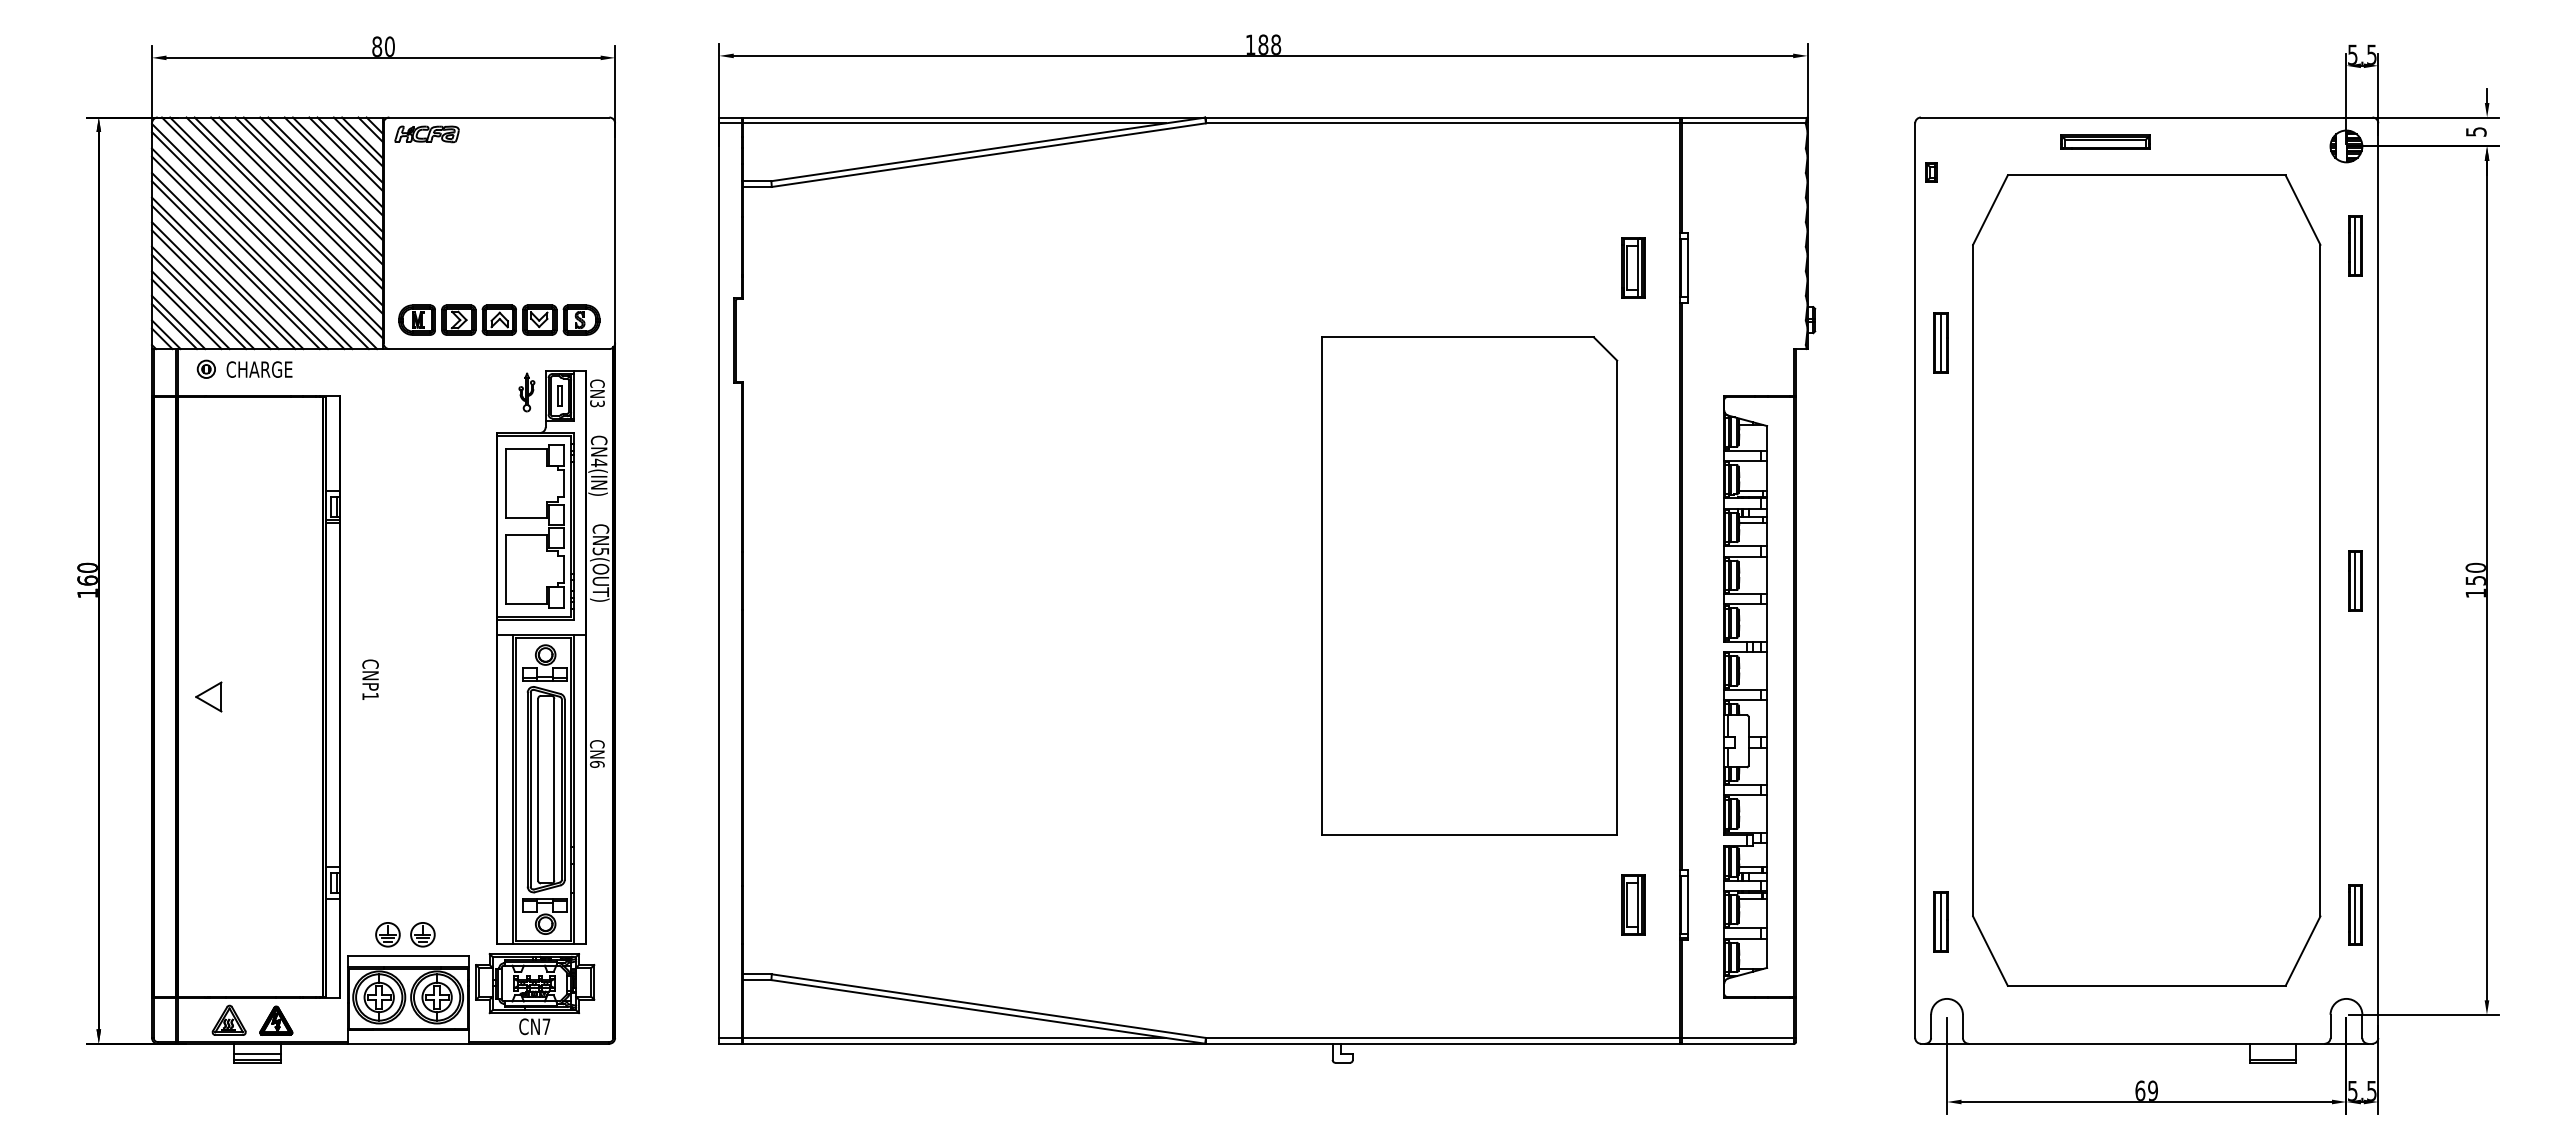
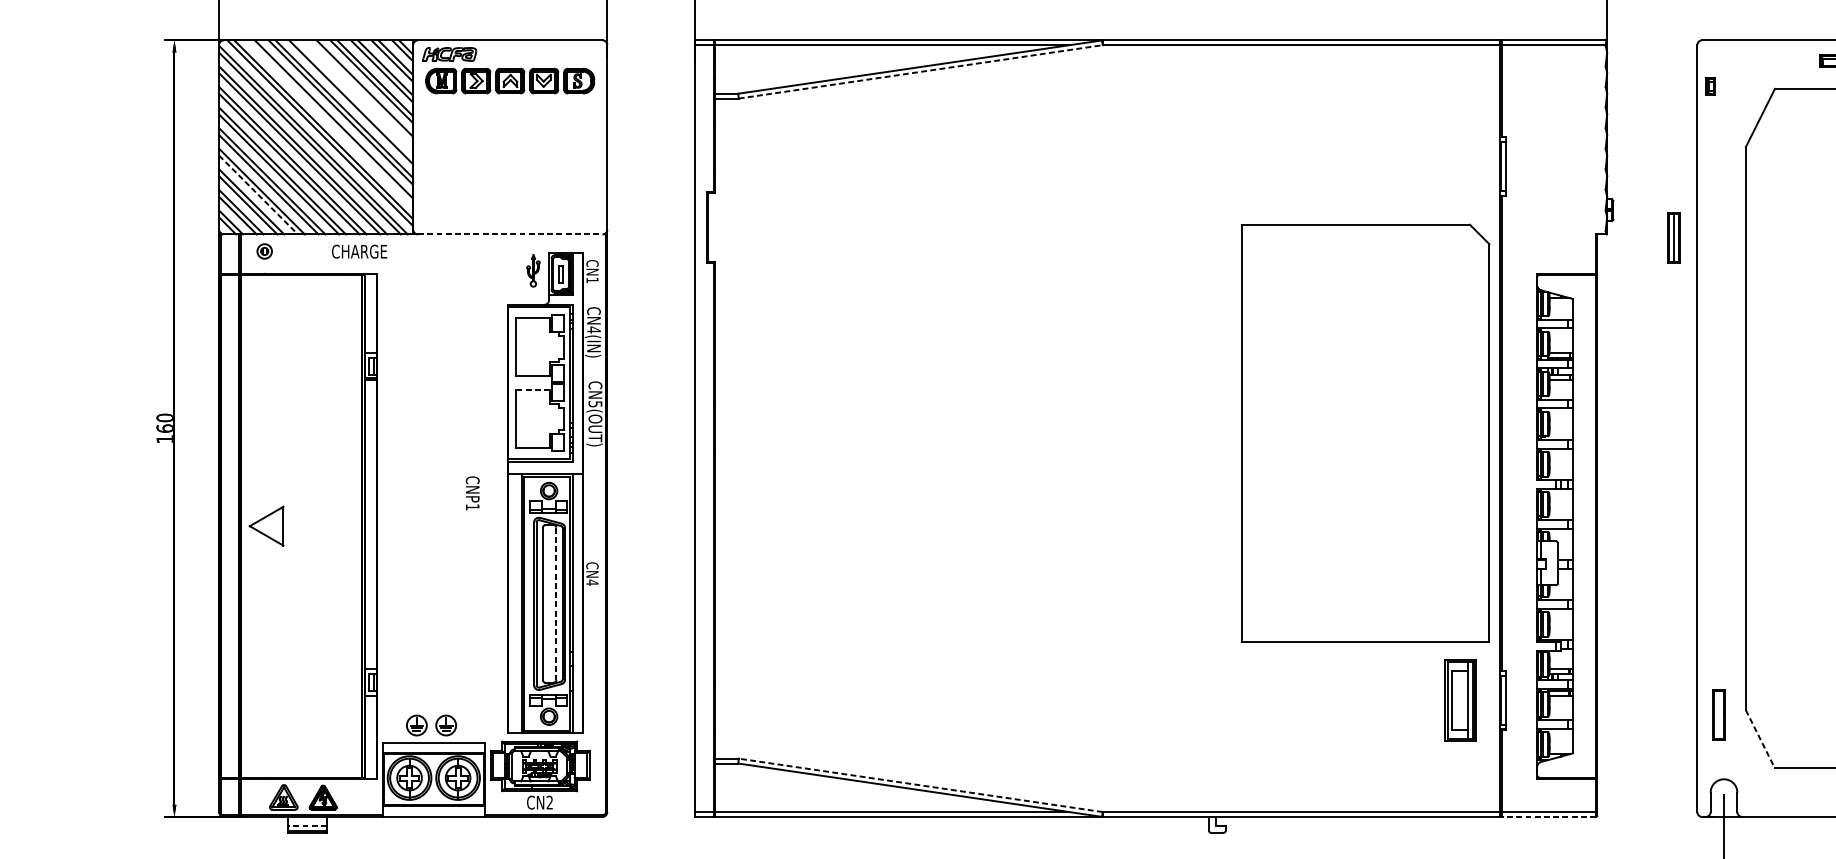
line: (989, 155) -> (921, 72), solid -> dashed
line: (321, 178) -> (361, 91), removed
line: (313, 186) -> (354, 98), removed
line: (284, 215) -> (330, 122), removed
part: (1633, 267) -> (1461, 166), removed
line: (199, 302) -> (258, 195), solid -> dashed
part: (499, 319) -> (510, 80), moved
part: (1940, 342) -> (1673, 237), moved
line: (499, 349) -> (510, 234), solid -> dashed
text: (259, 369) -> (359, 251), moved
text: (597, 403) -> (592, 280), CN3 -> CN1
line: (526, 534) -> (533, 389), solid -> dashed
part: (1469, 585) -> (1365, 432), moved
text: (370, 679) -> (472, 493), moved
part: (208, 696) -> (266, 525), size x1.6
text: (596, 764) -> (591, 582), CN6 -> CN4
line: (554, 789) -> (556, 603), solid -> dashed
part: (1633, 904) -> (1461, 700), size x1.6
line: (1941, 922) -> (1719, 715), removed
line: (1990, 951) -> (1760, 739), solid -> dashed
line: (988, 1006) -> (920, 785), solid -> dashed
text: (546, 1026) -> (549, 802), CN7 -> CN2
line: (1737, 1043) -> (1548, 816), solid -> dashed
line: (256, 1054) -> (306, 825), solid -> dashed

